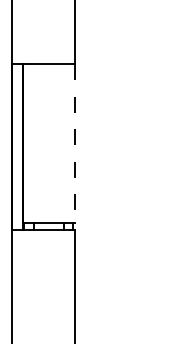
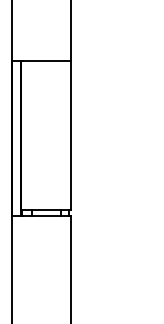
line: (75, 143) -> (71, 135), dashed -> solid

